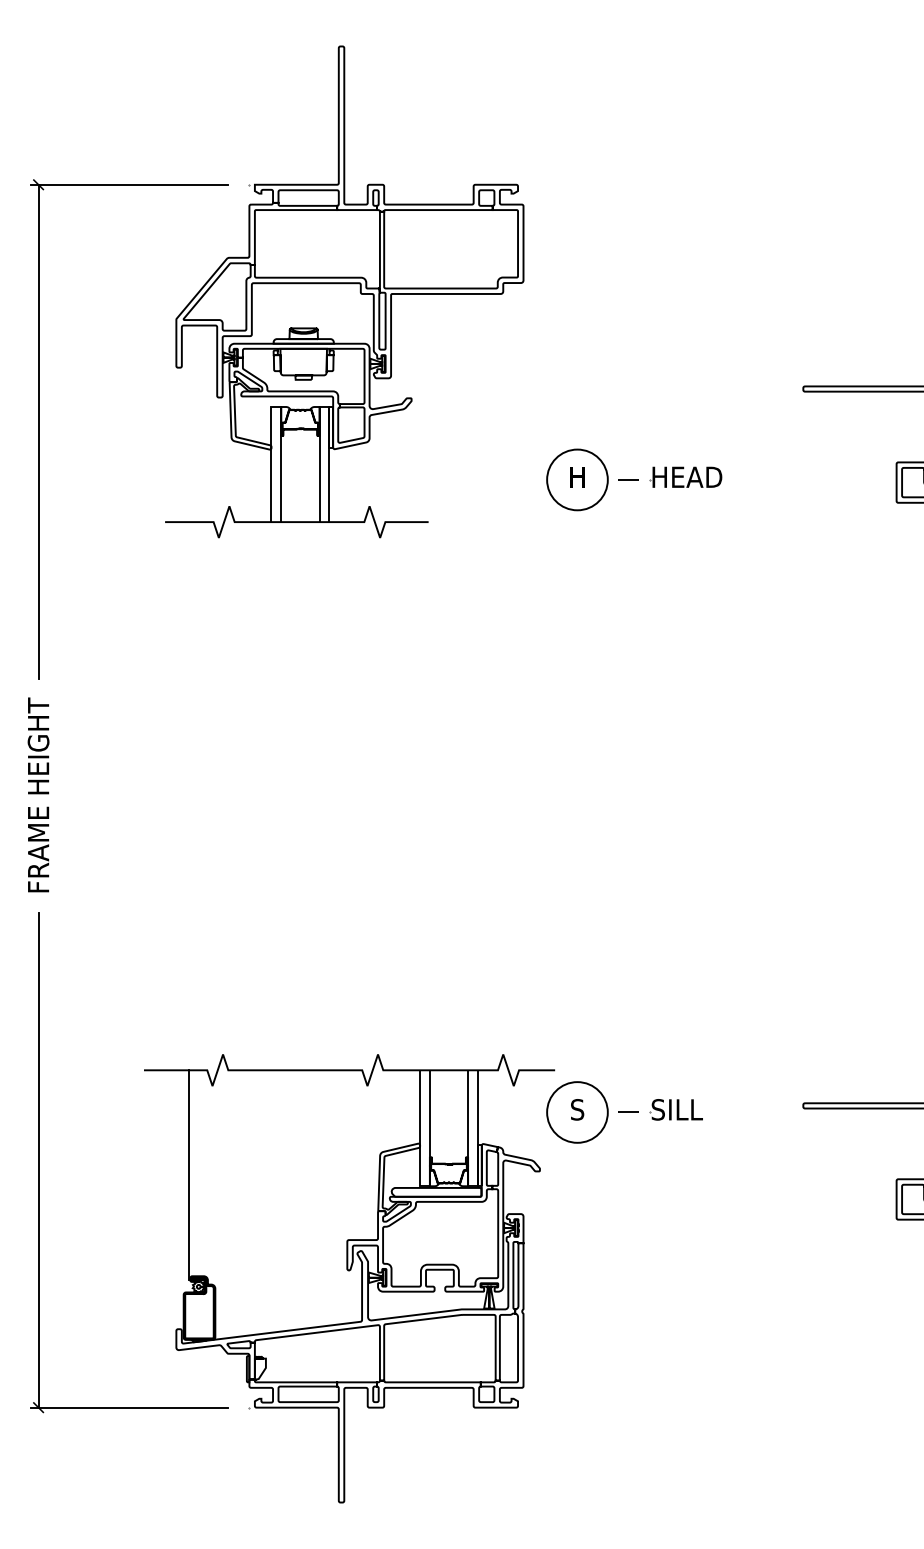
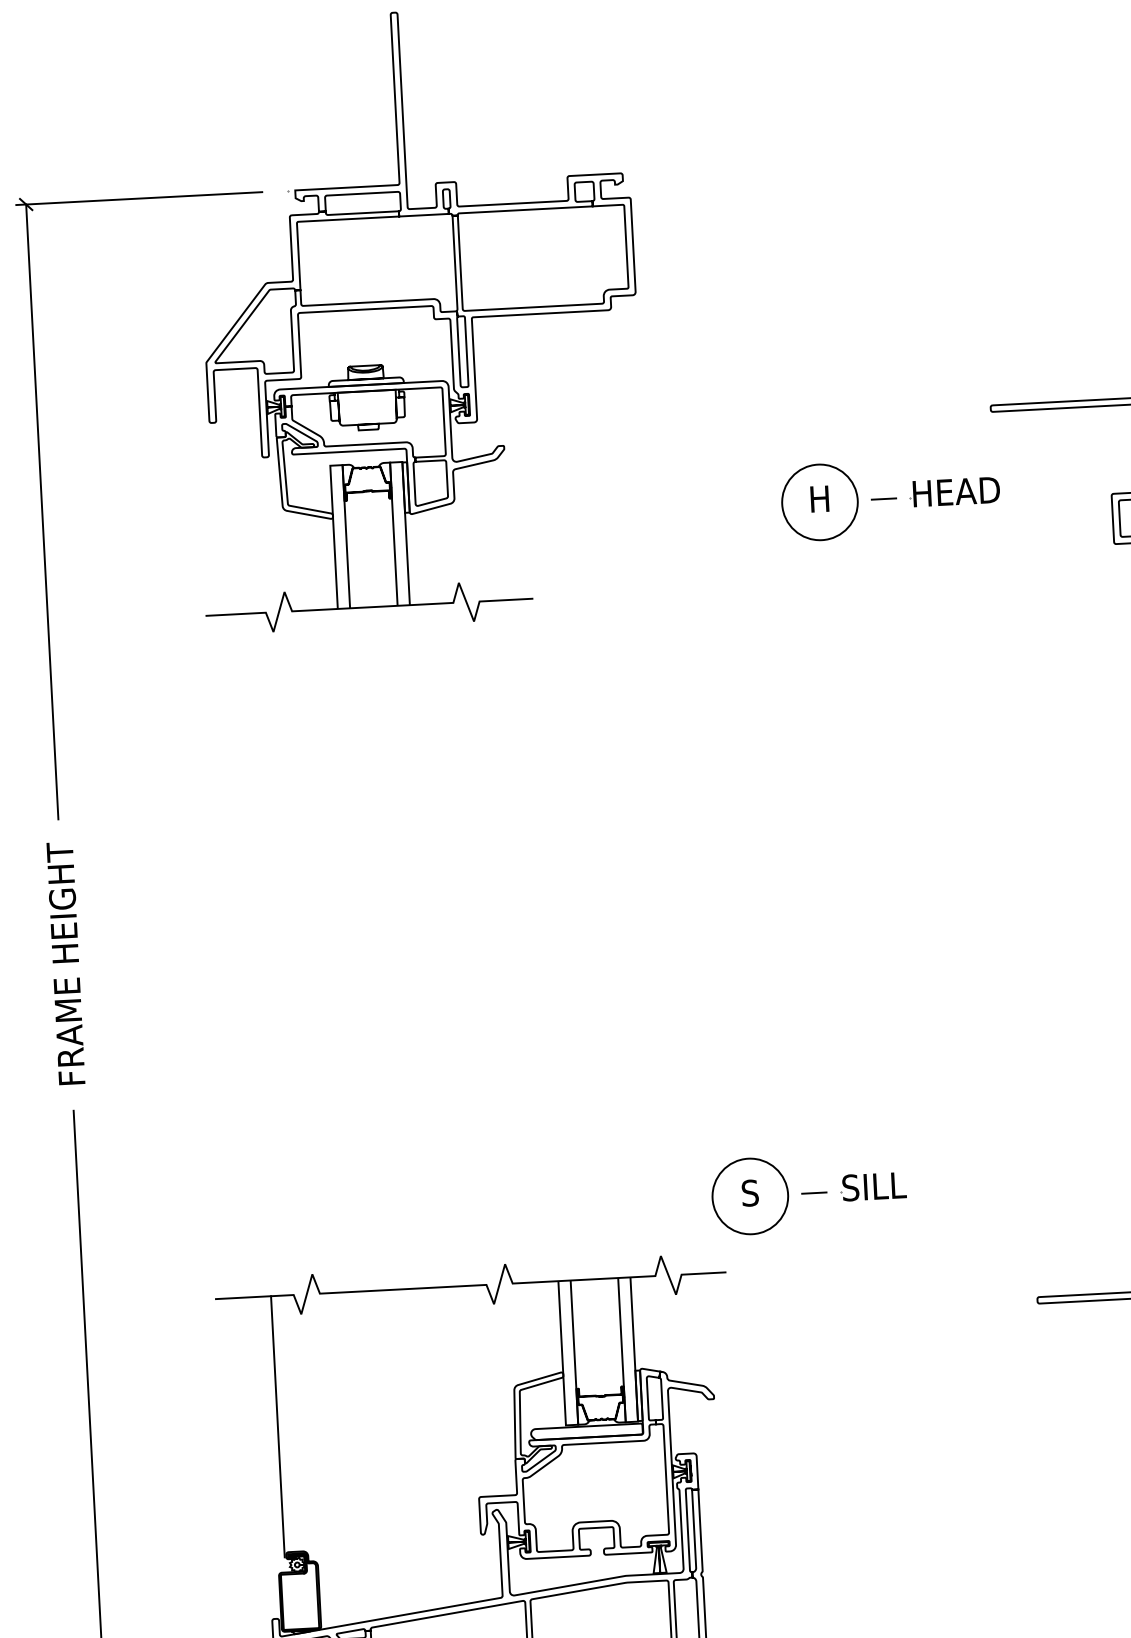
part: (634, 479) -> (890, 498), moved
part: (624, 1112) -> (808, 1193), moved

